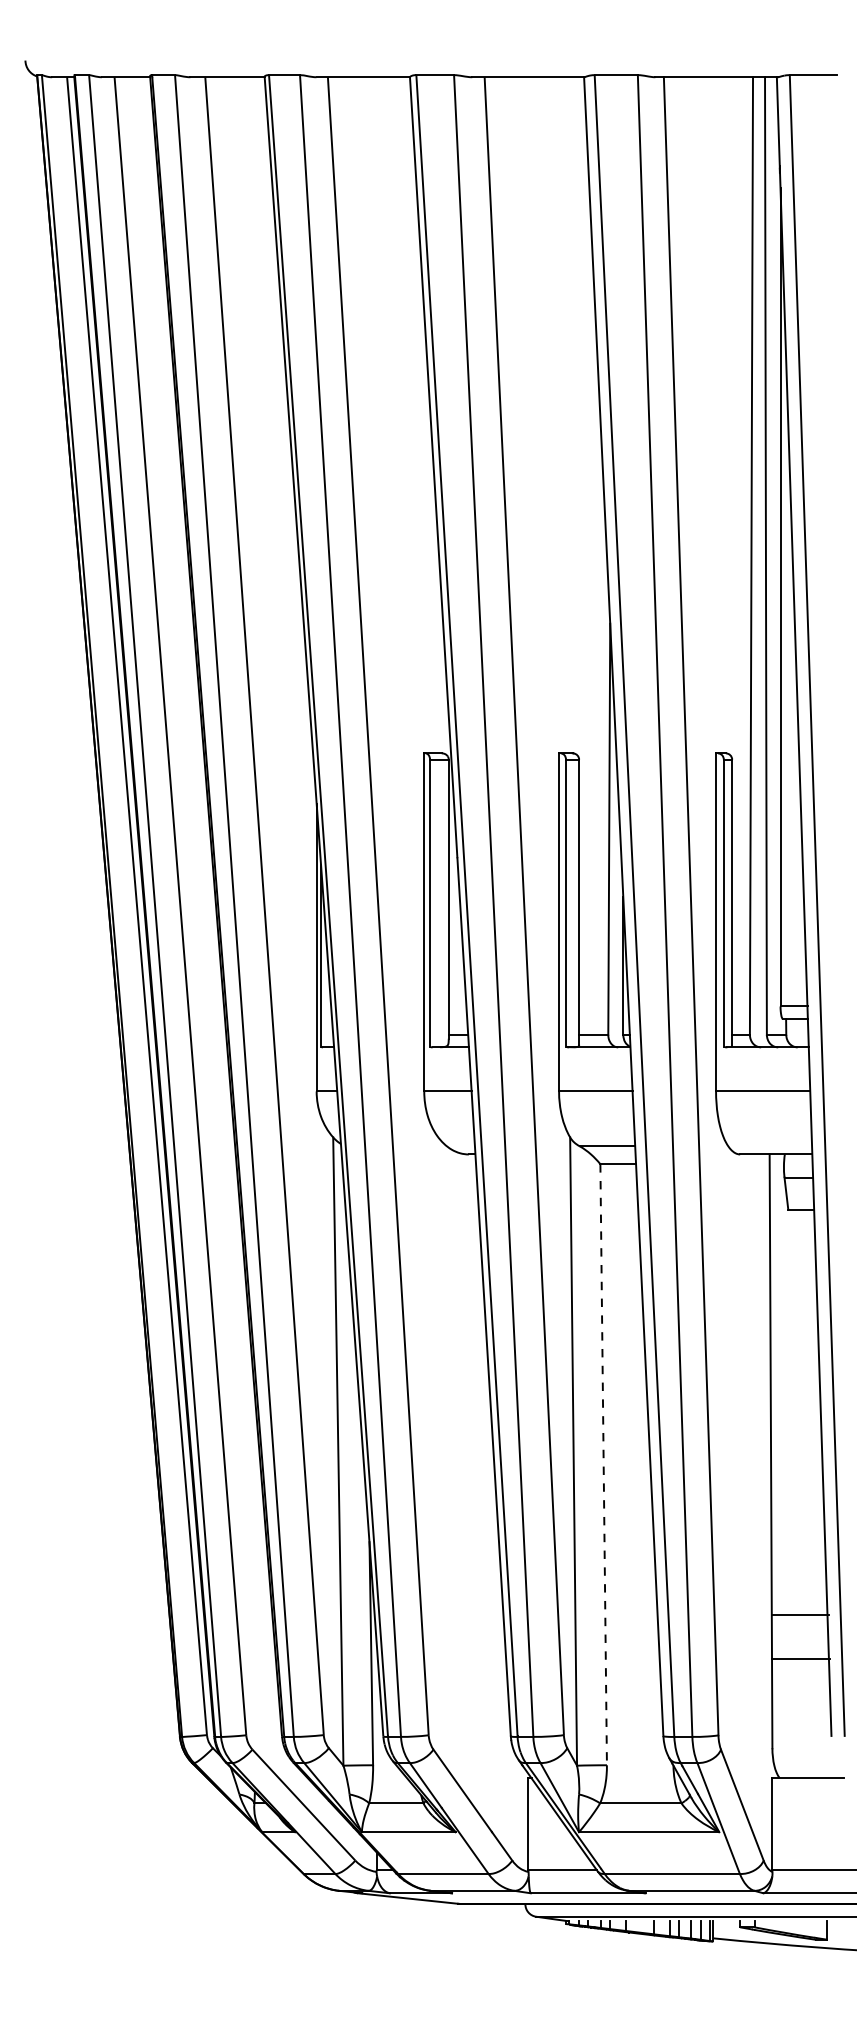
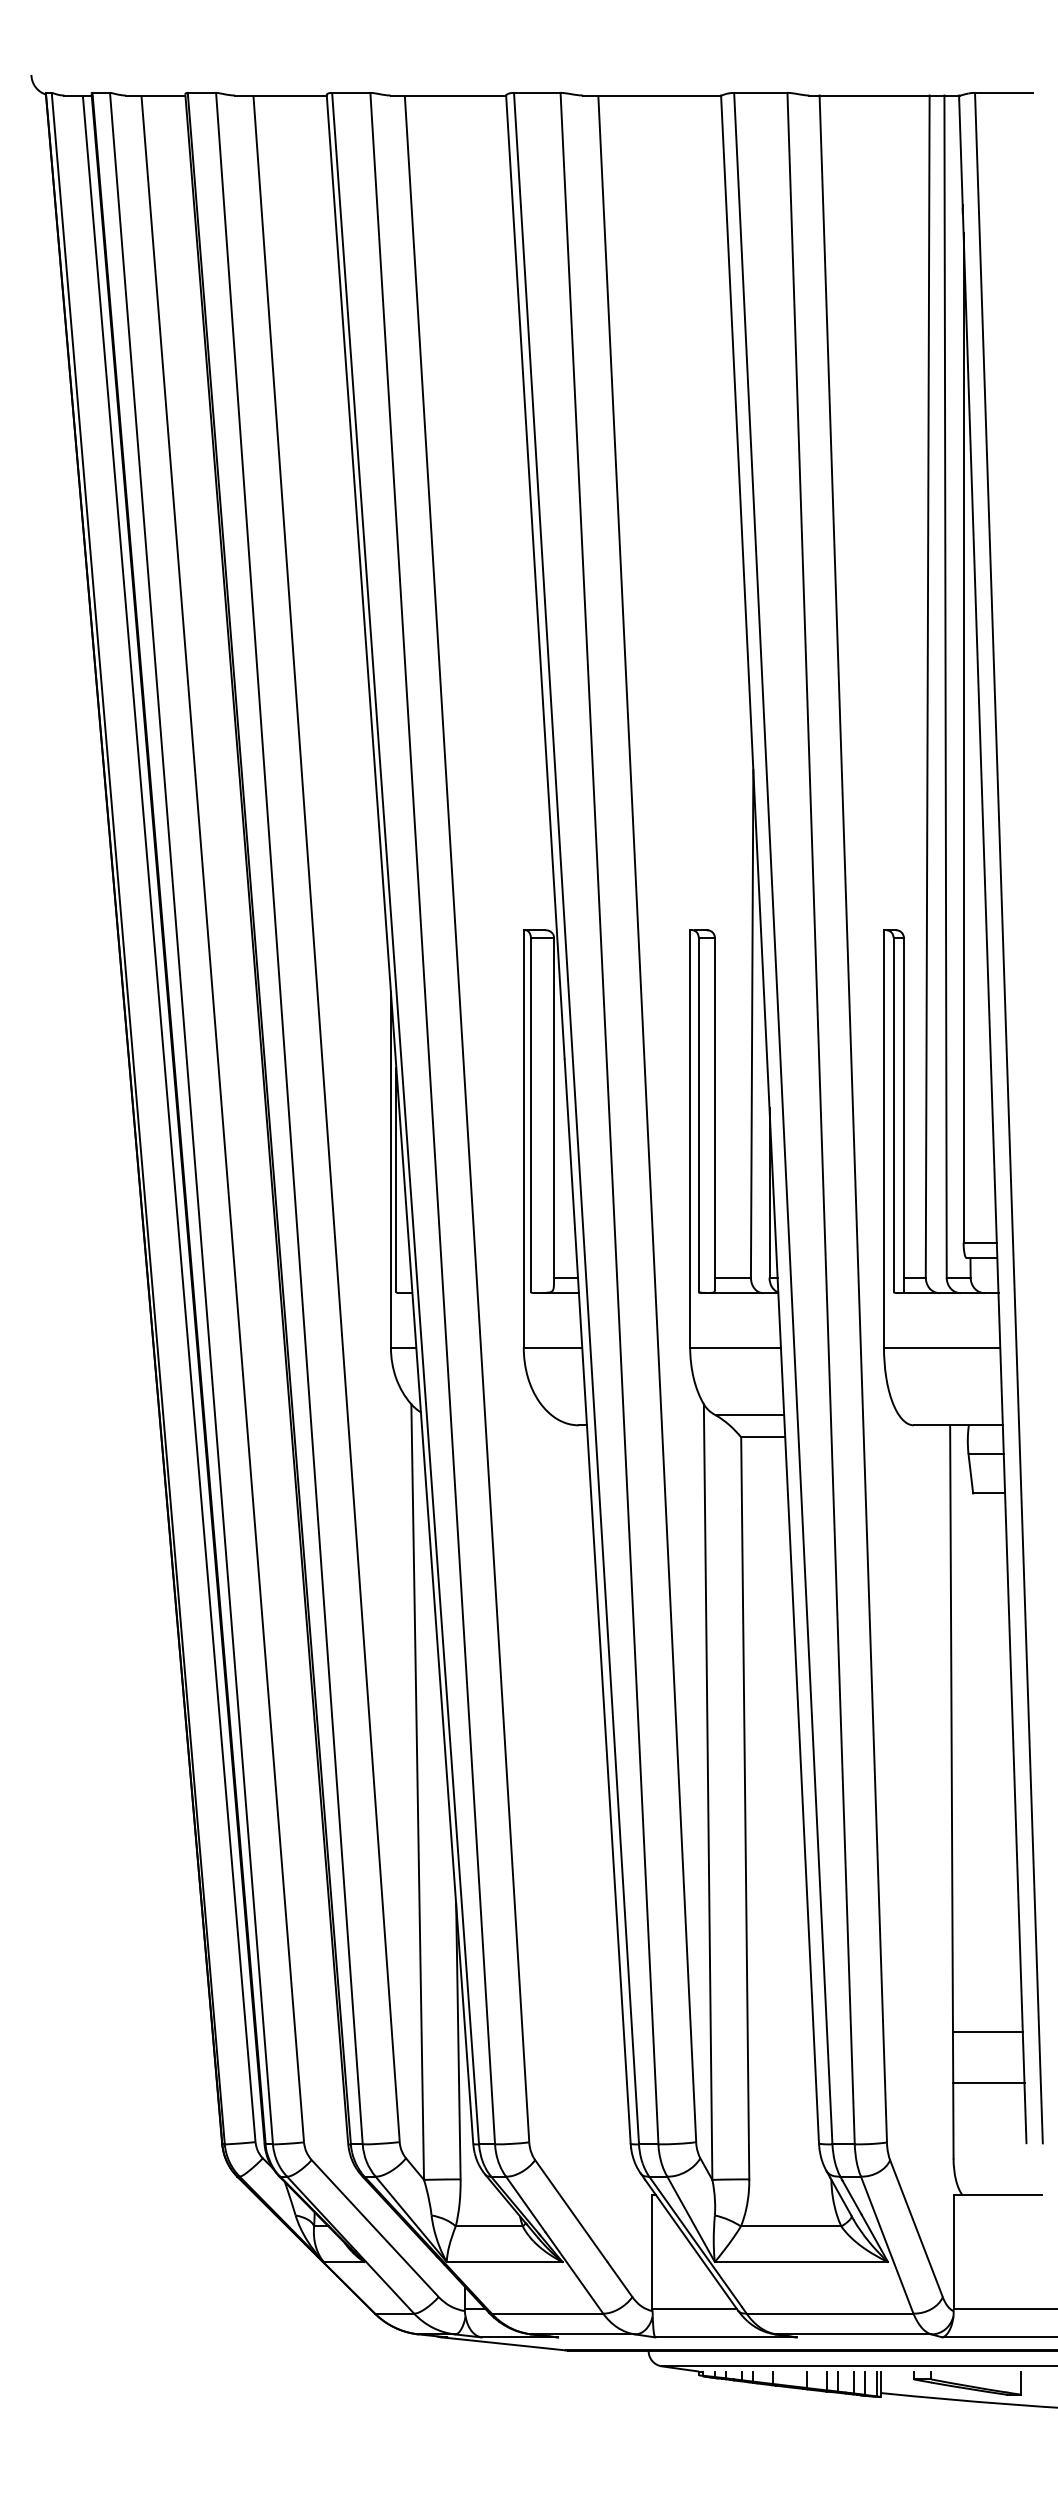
line: (603, 1464) -> (745, 1808), dashed -> solid
line: (799, 1614) -> (986, 2031), moved
line: (800, 1658) -> (988, 2082), moved

